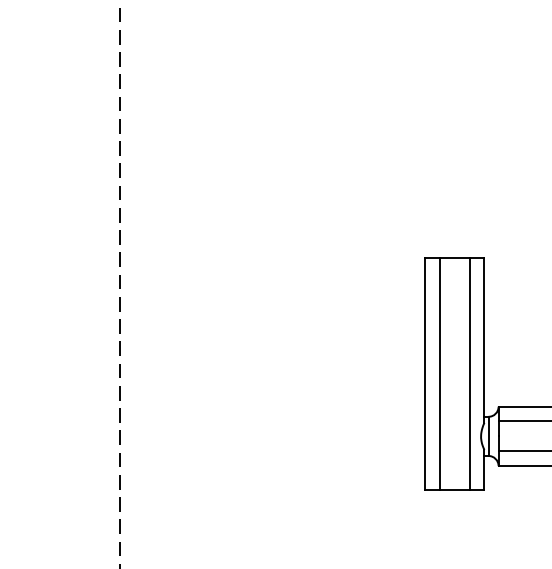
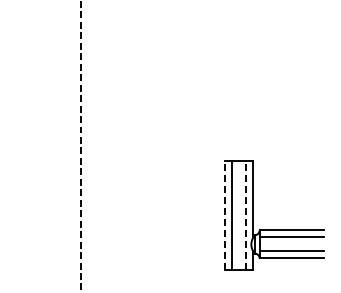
line: (426, 372) -> (225, 214), solid -> dashed
line: (470, 372) -> (246, 214), solid -> dashed

